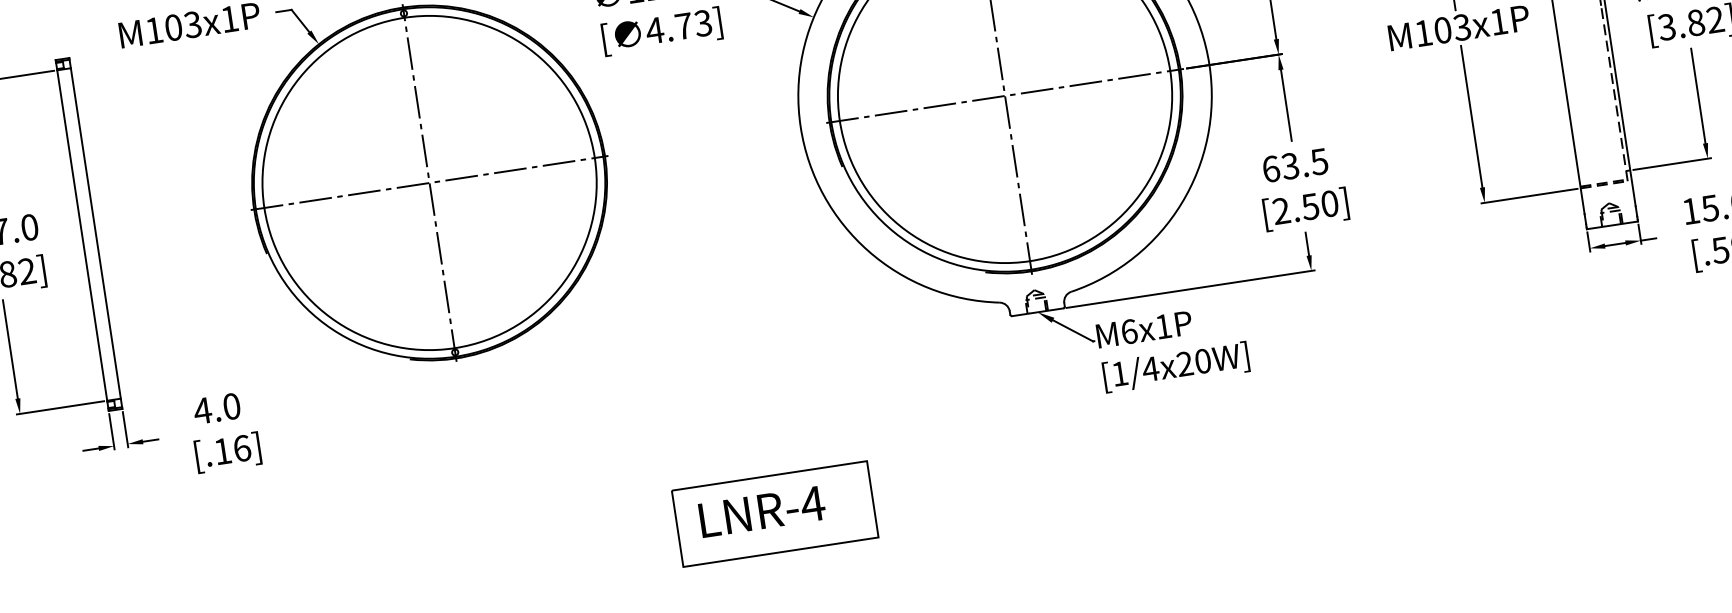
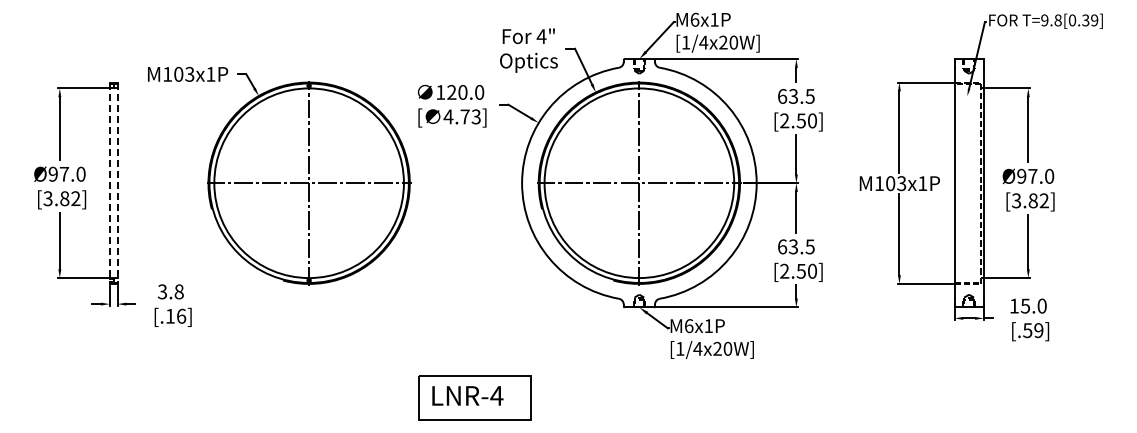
line: (95, 233) -> (117, 183), solid -> dashed
line: (81, 236) -> (109, 183), solid -> dashed
text: (216, 408) -> (170, 291), 4.0 -> 3.8

